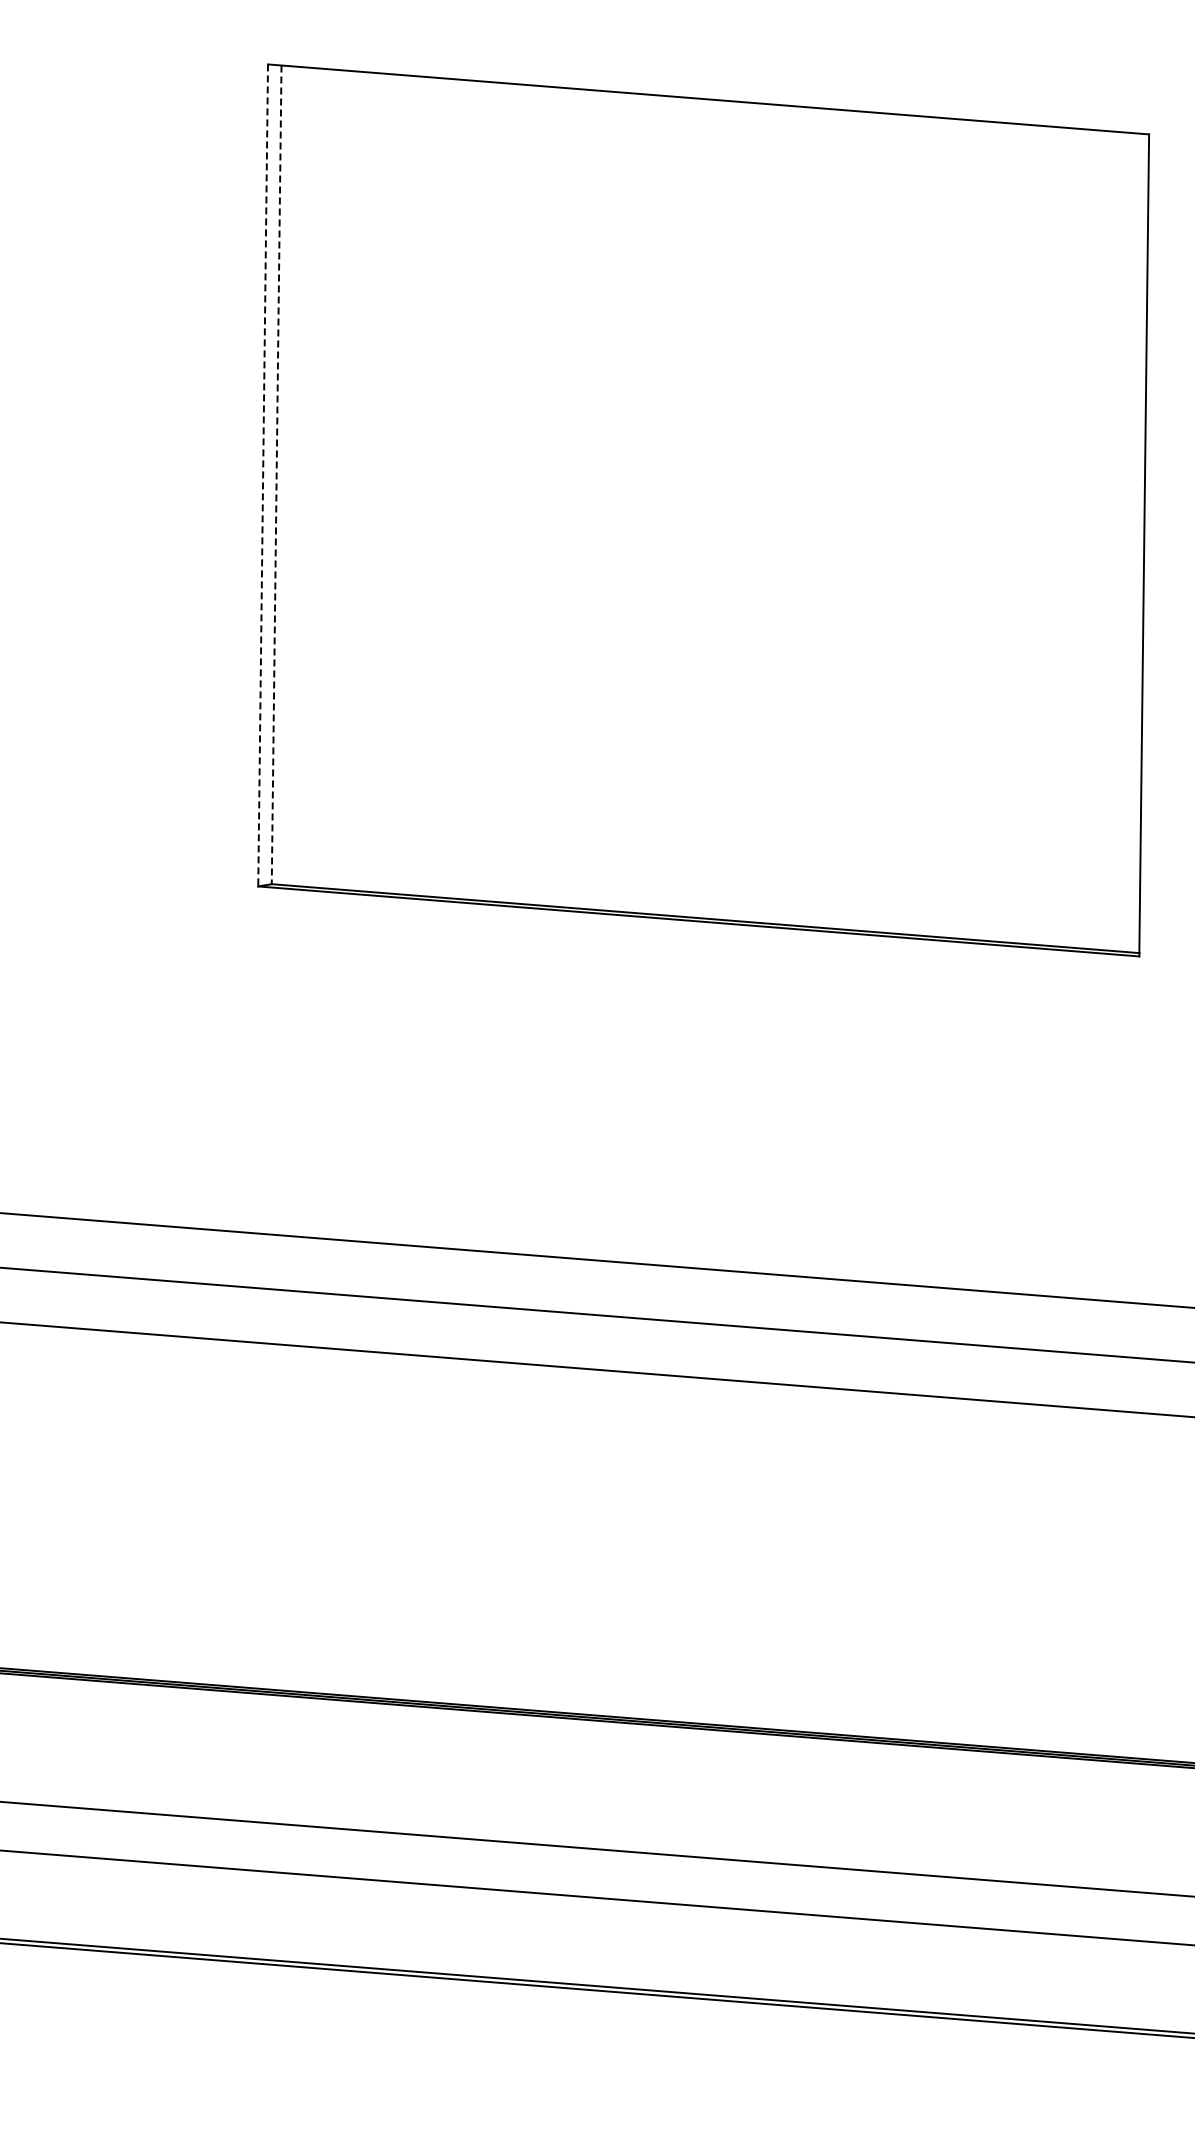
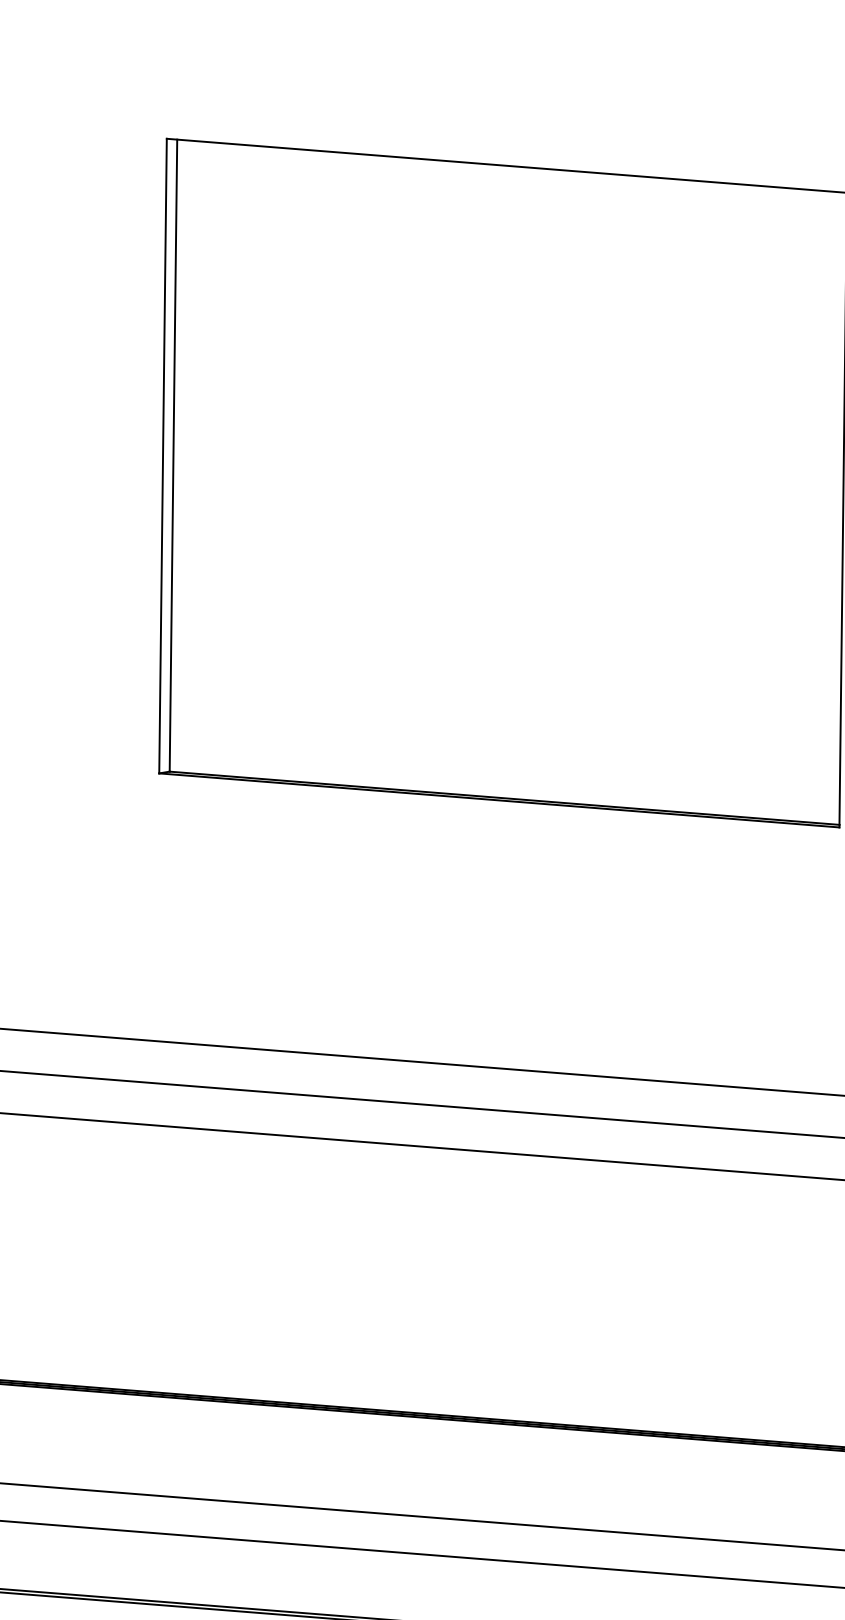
line: (263, 475) -> (163, 456), dashed -> solid
line: (276, 475) -> (173, 456), dashed -> solid

